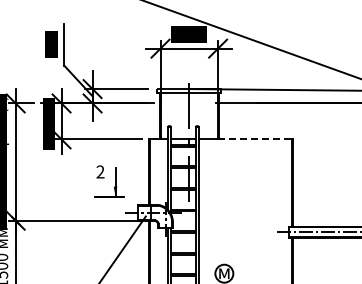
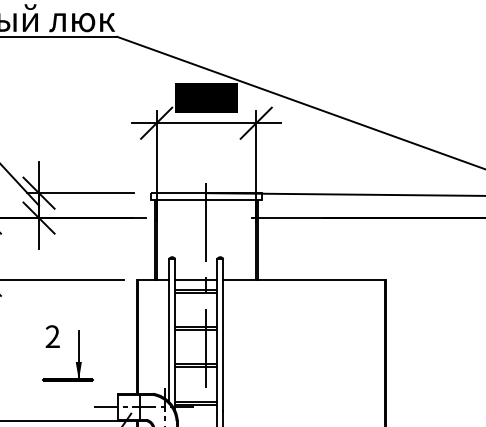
line: (256, 139) -> (322, 280), dashed -> solid

